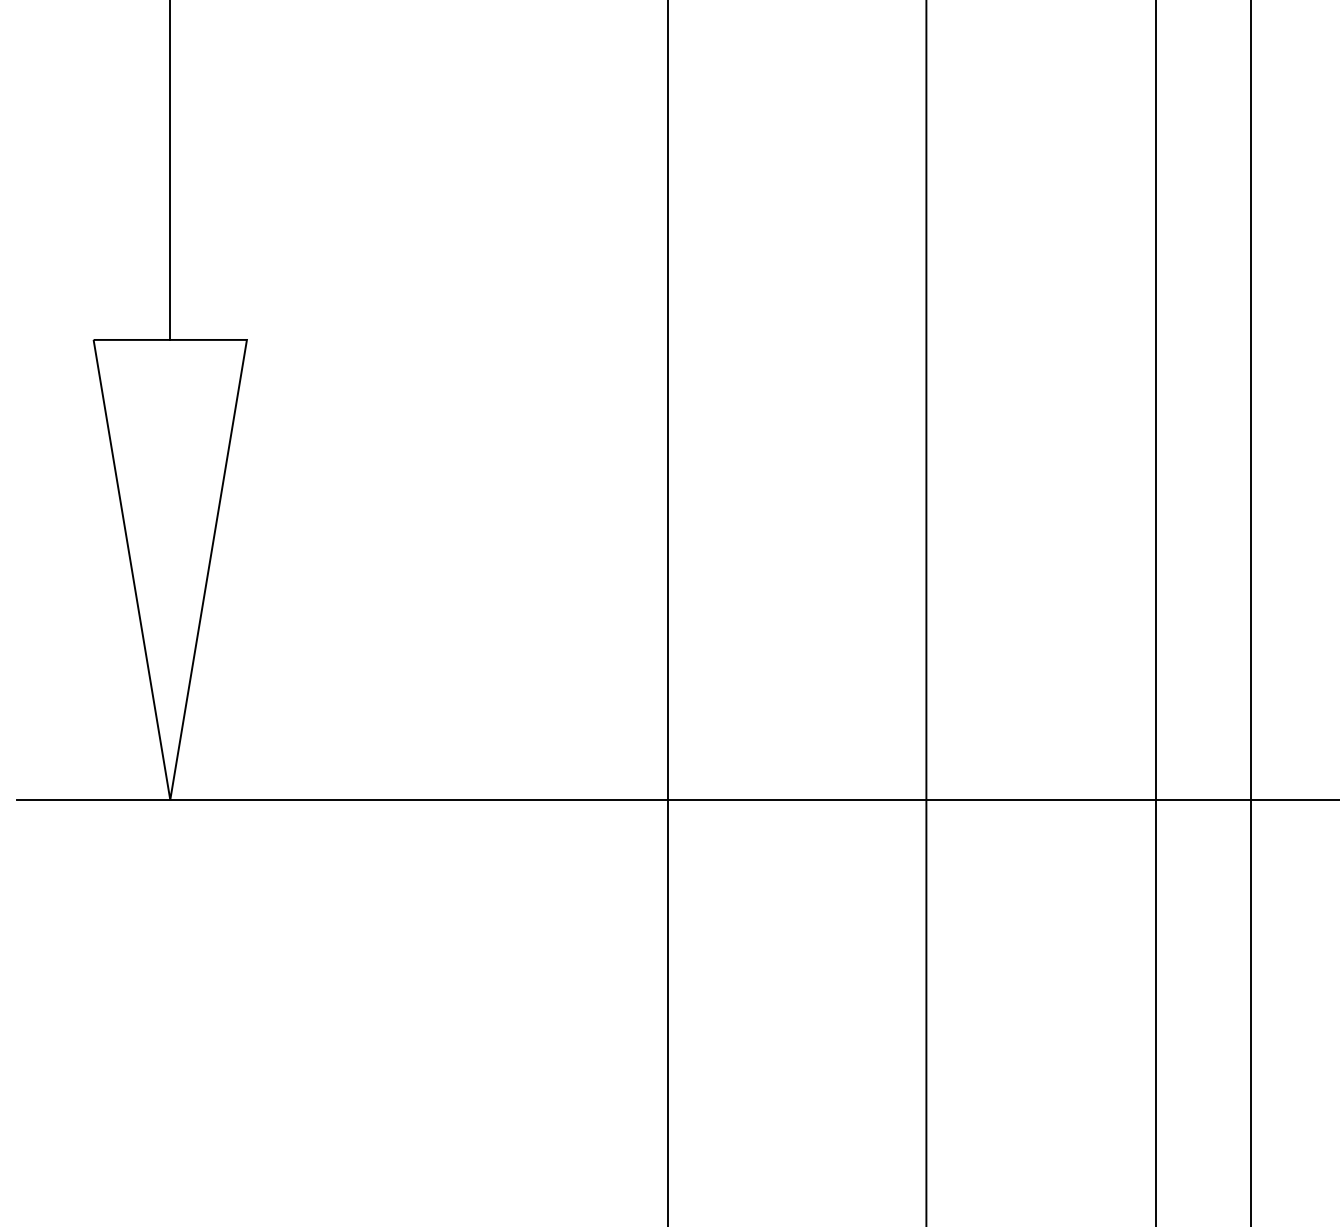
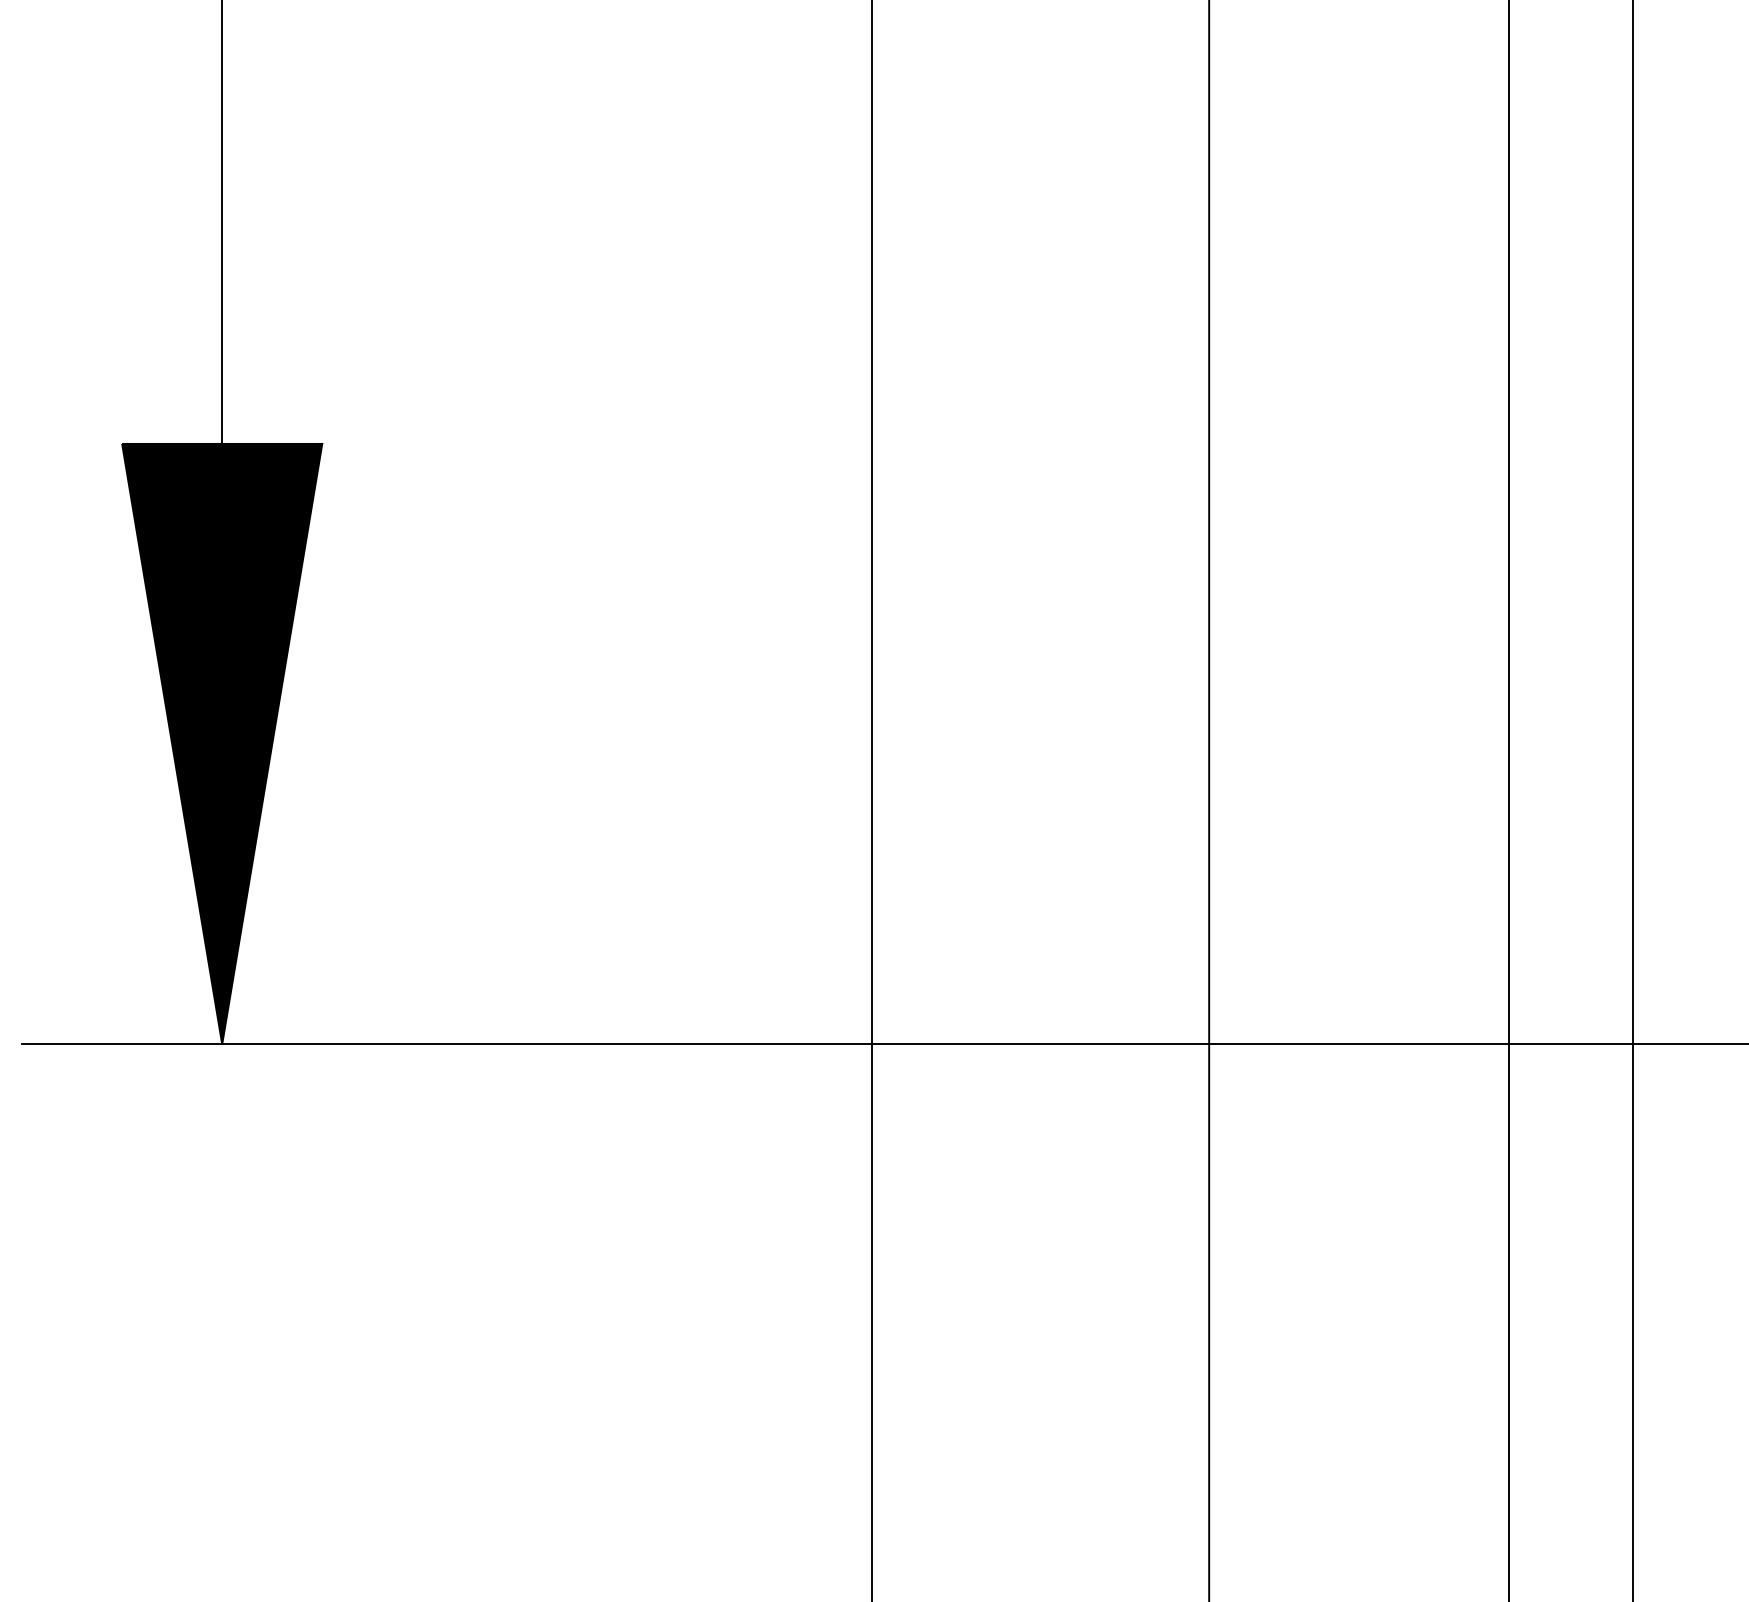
fill: (170, 569) -> (222, 743), added

